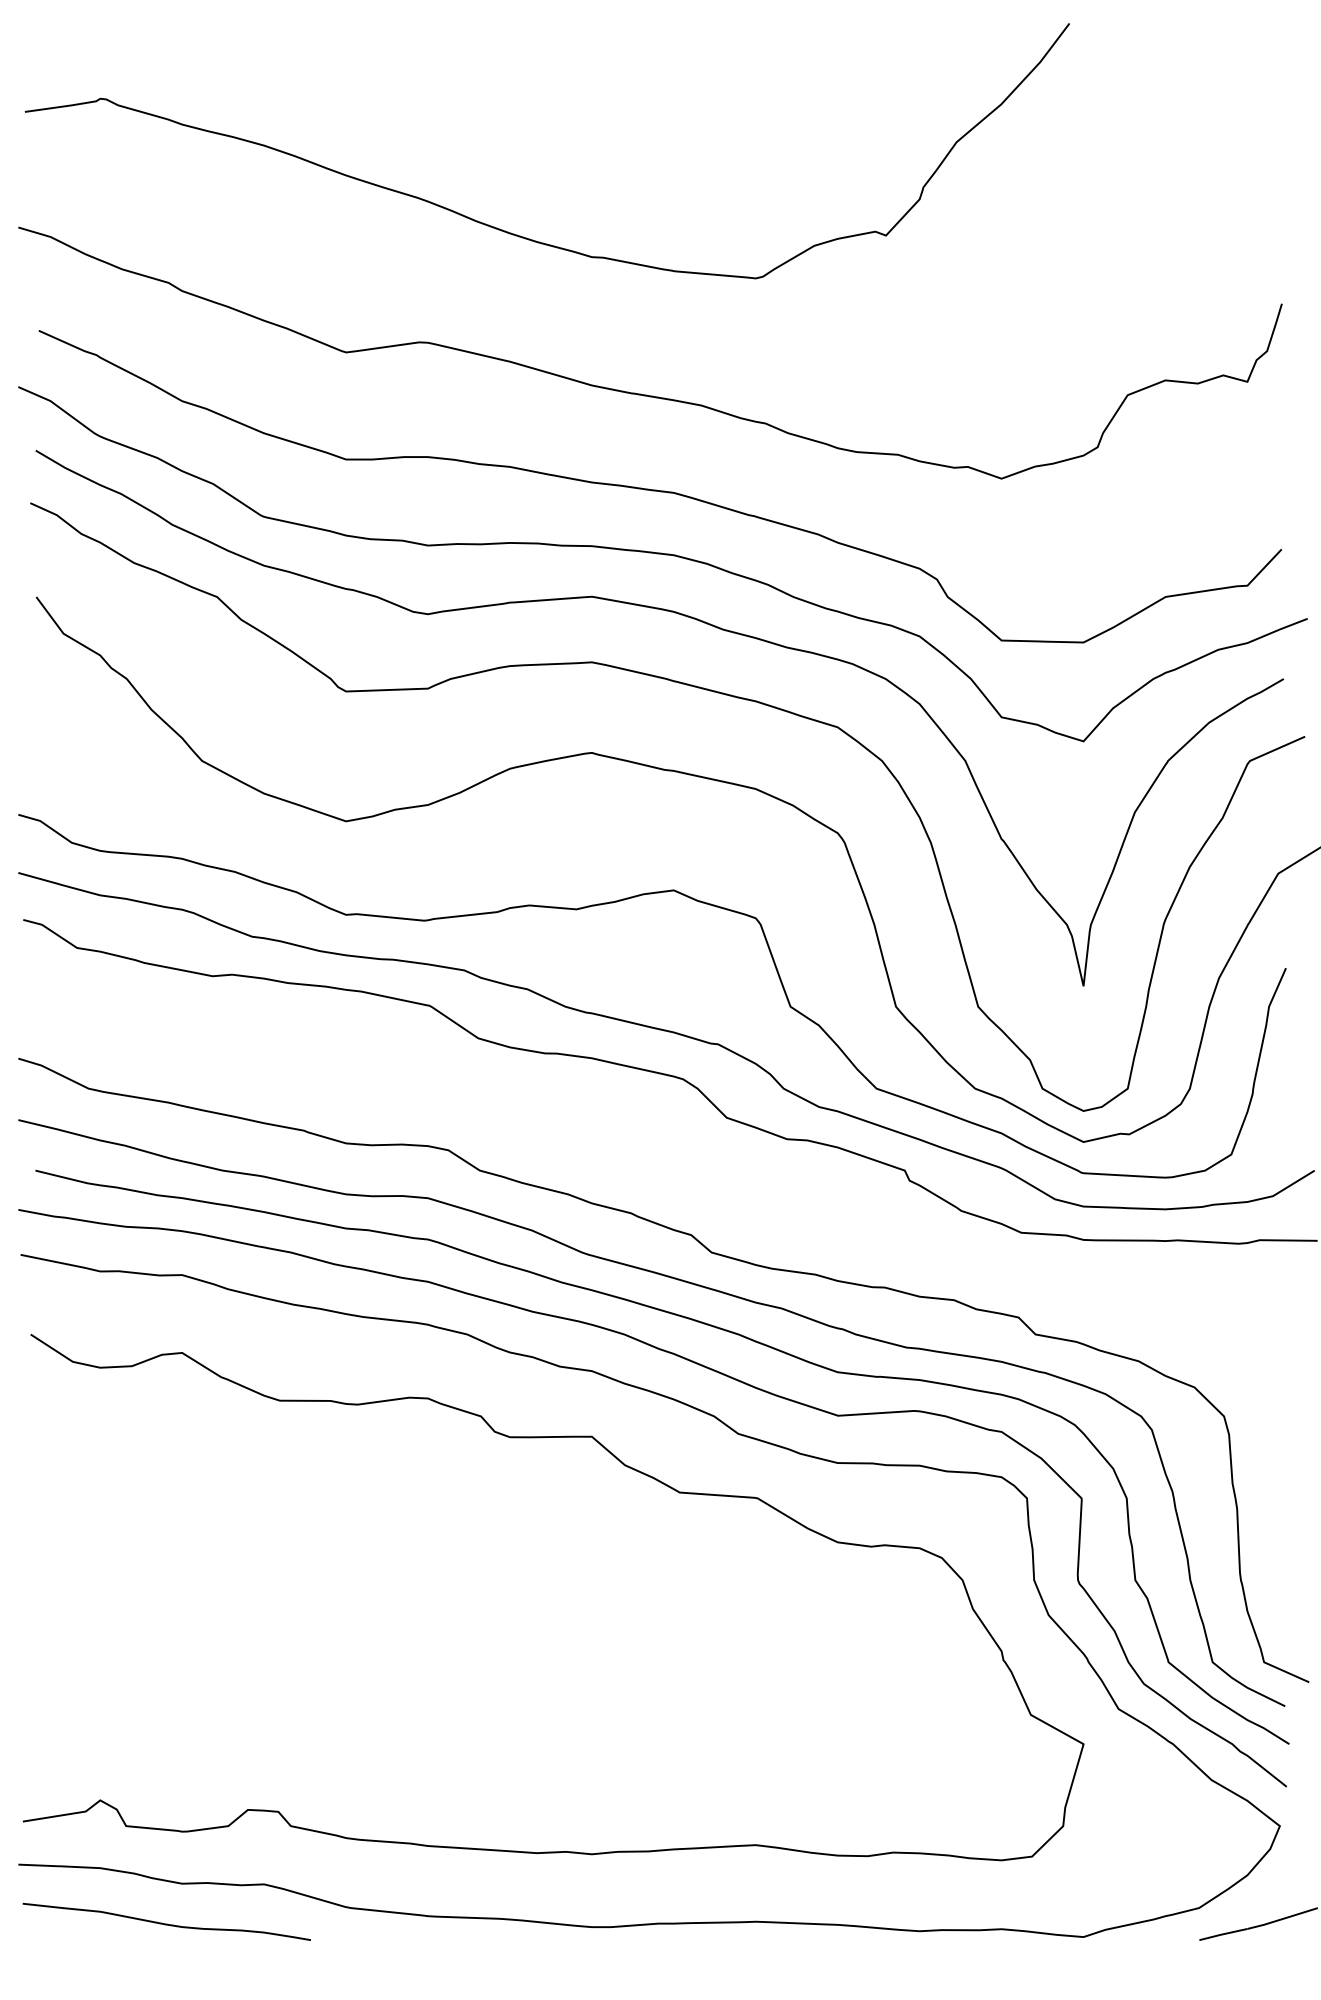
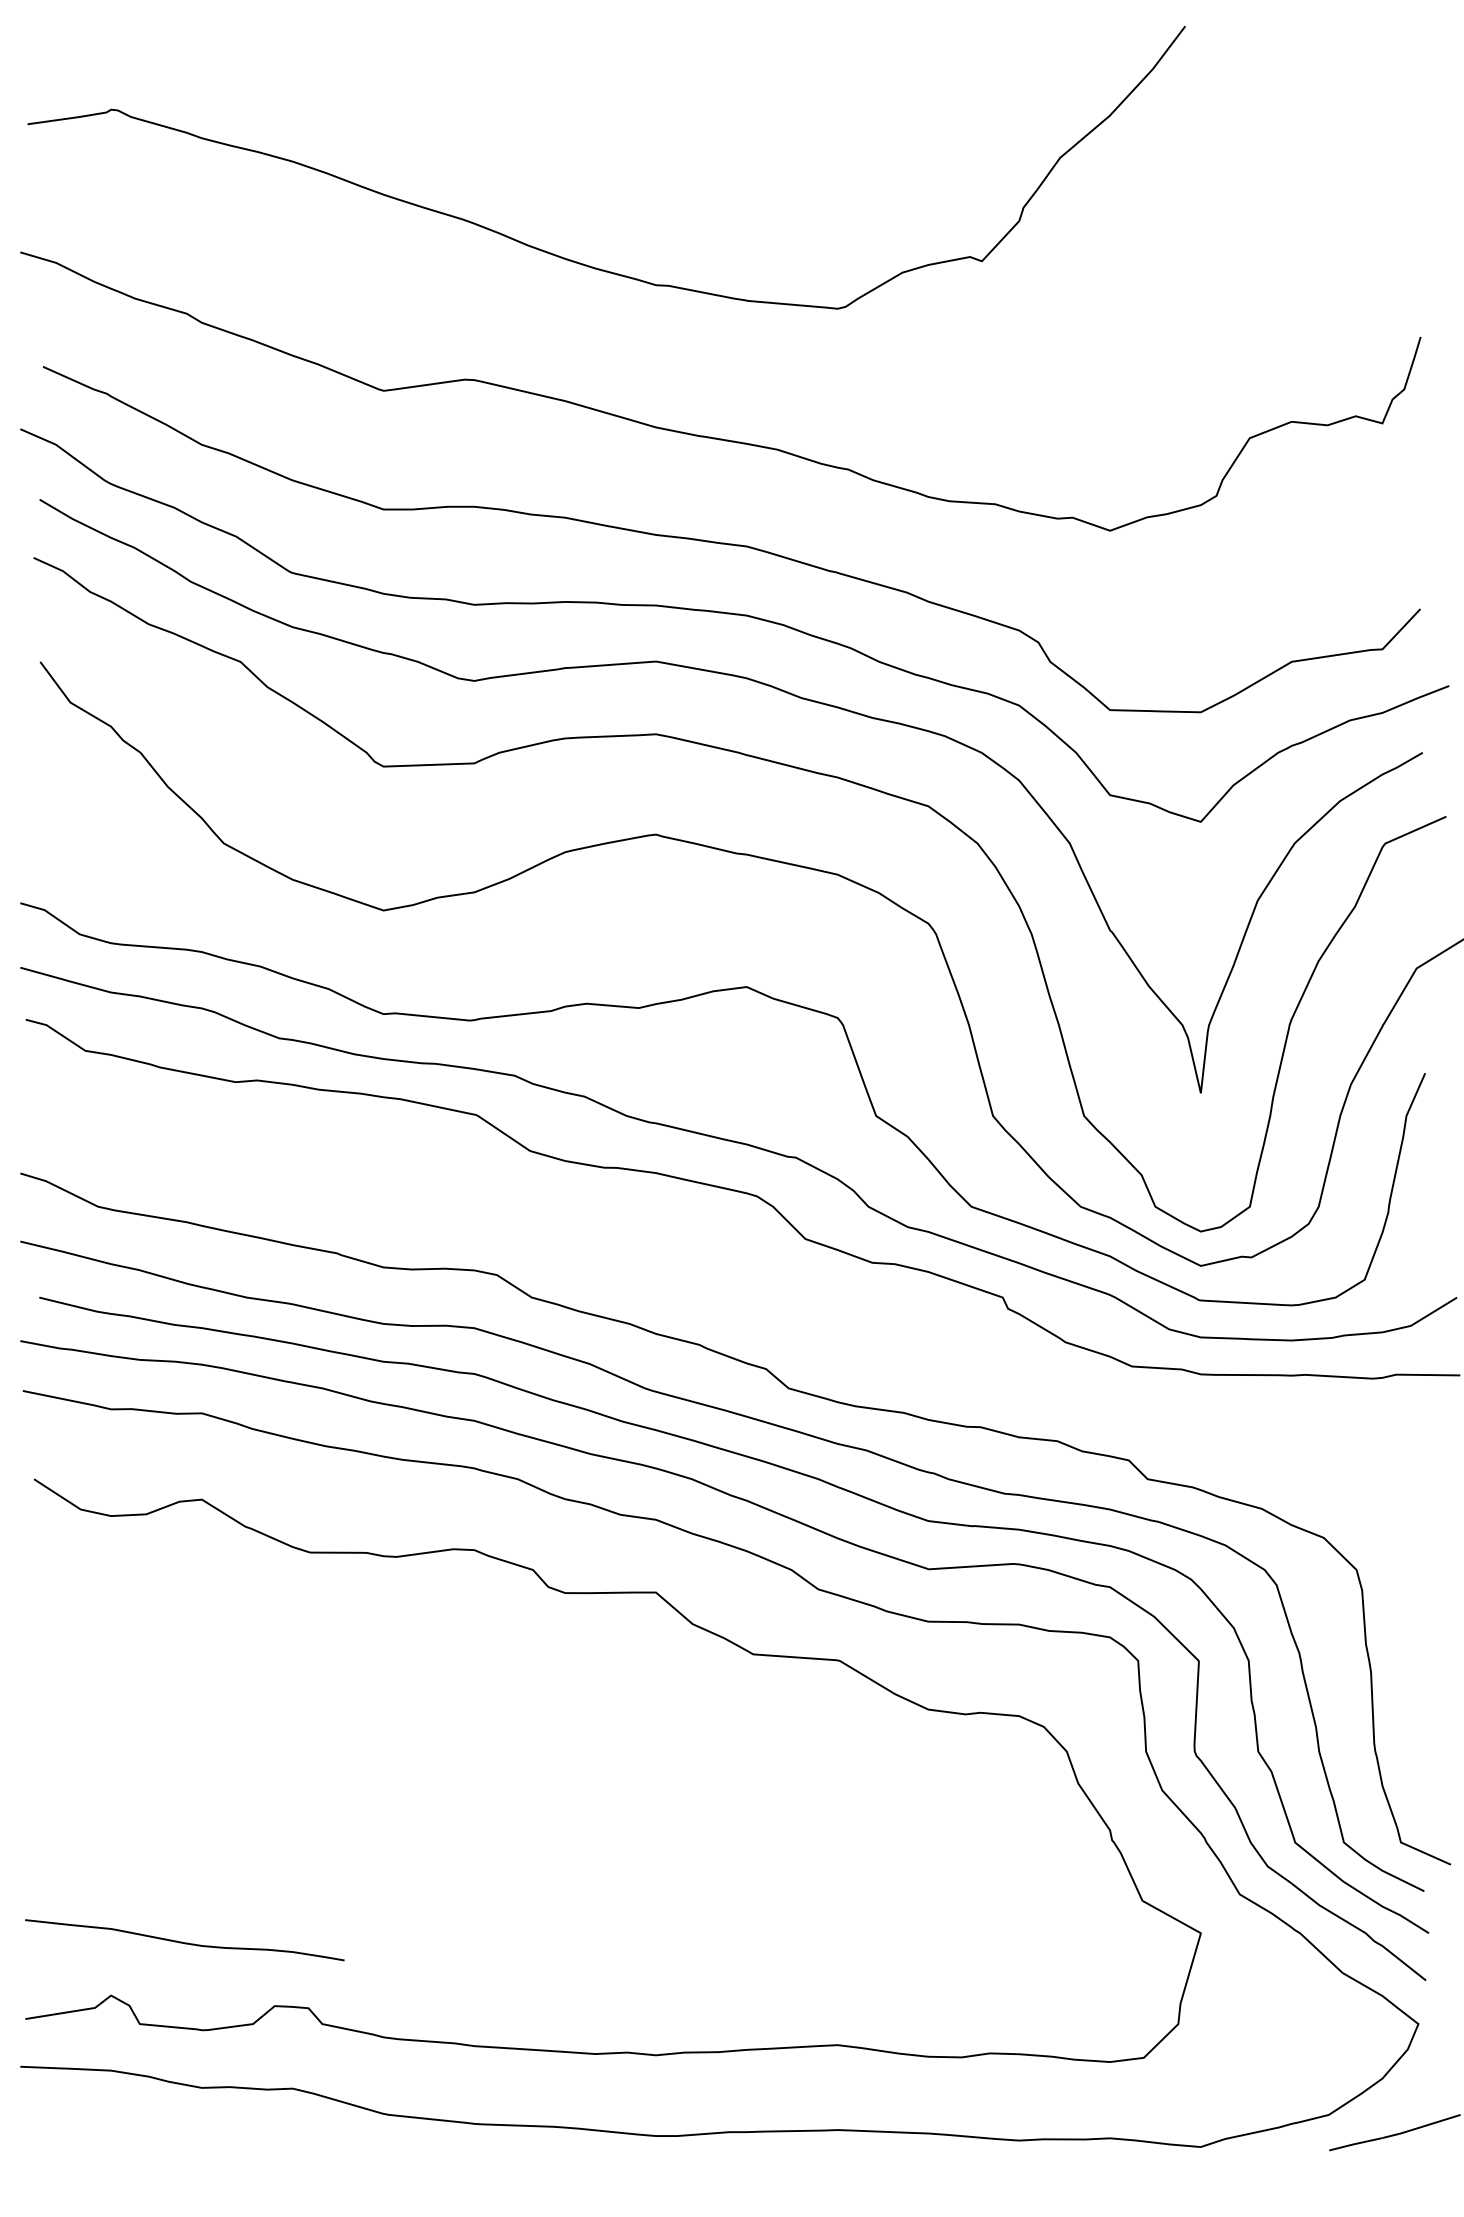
curve: (166, 1923) -> (184, 1942), moved

